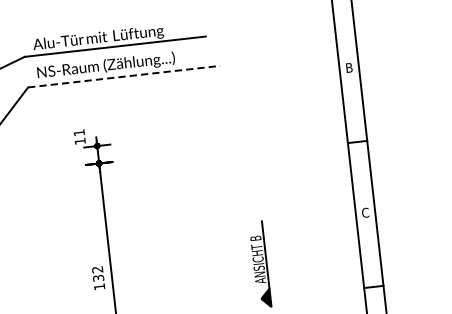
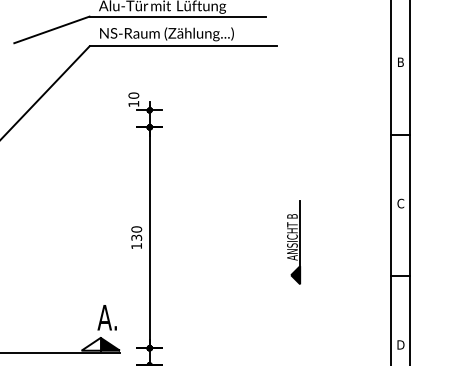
line: (124, 76) -> (183, 46), dashed -> solid
text: (78, 132) -> (133, 95), 11 -> 10
text: (97, 269) -> (136, 229), 132 -> 130

